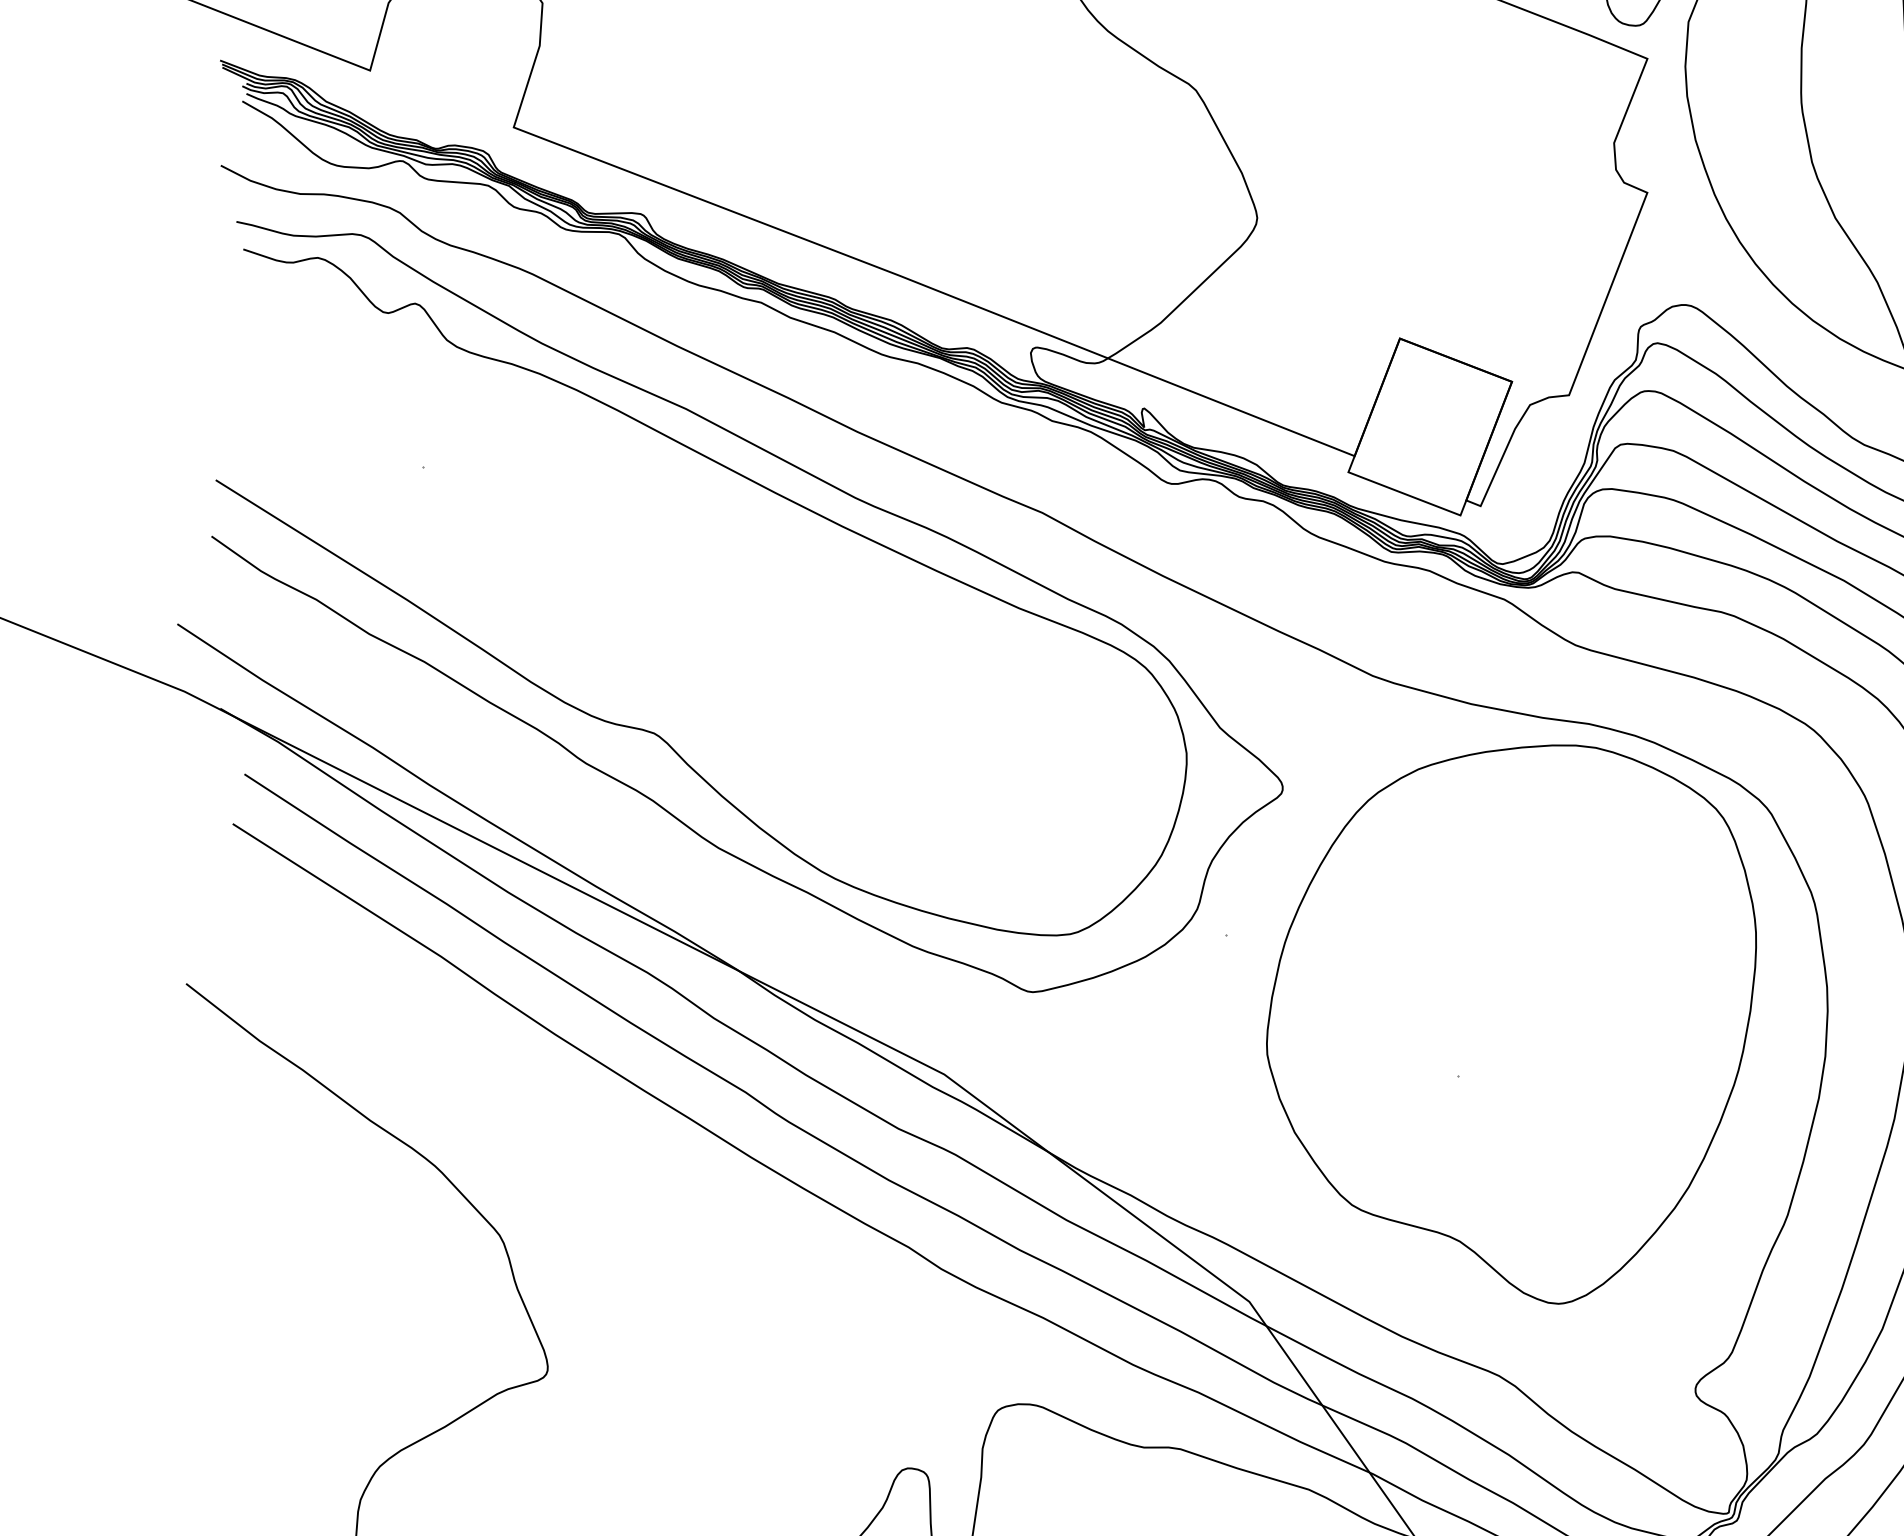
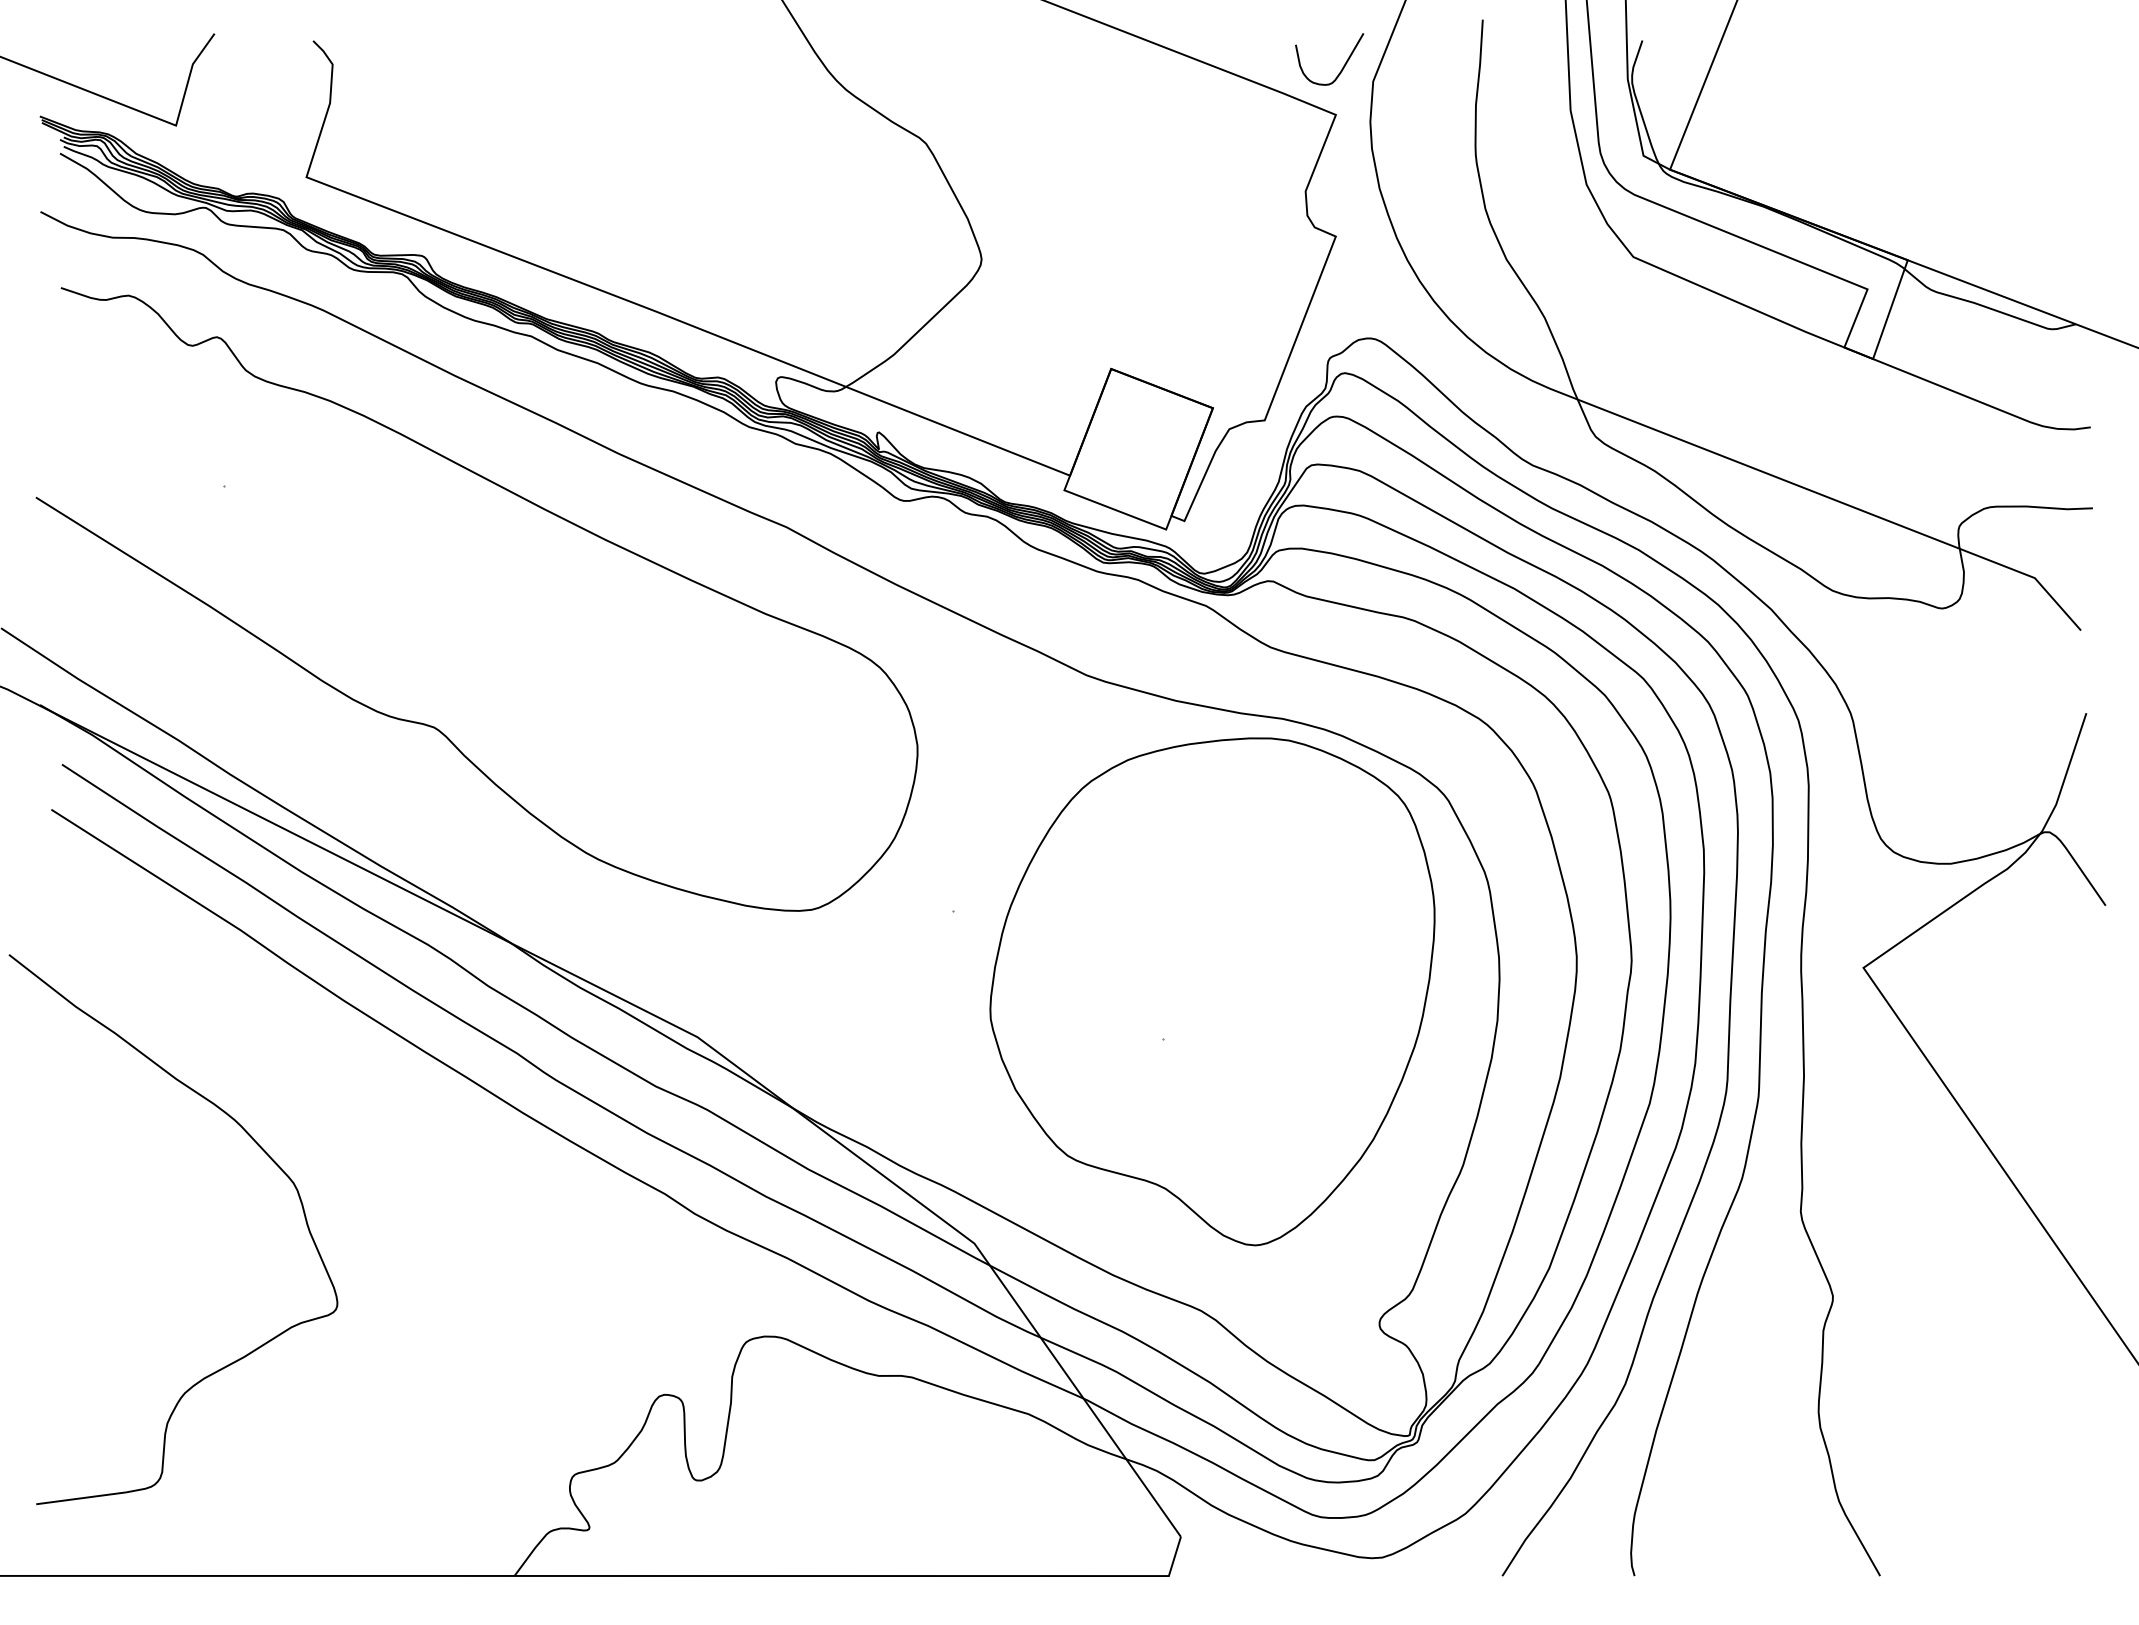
curve: (812, 476) -> (577, 494), removed

